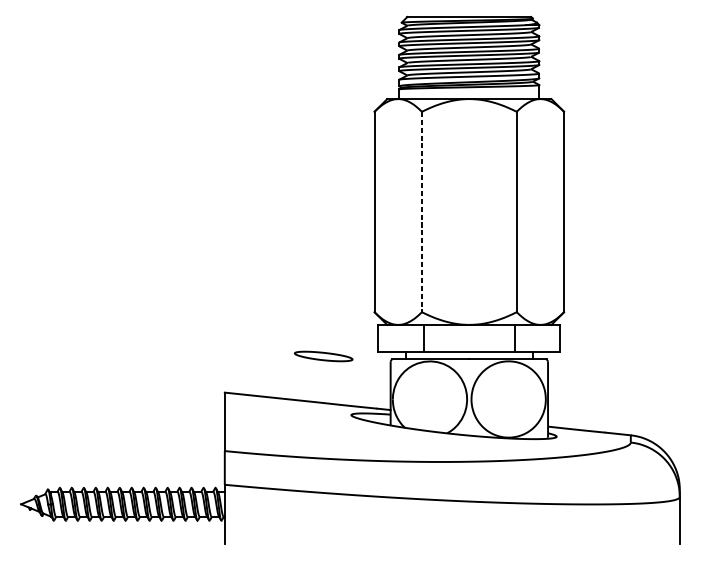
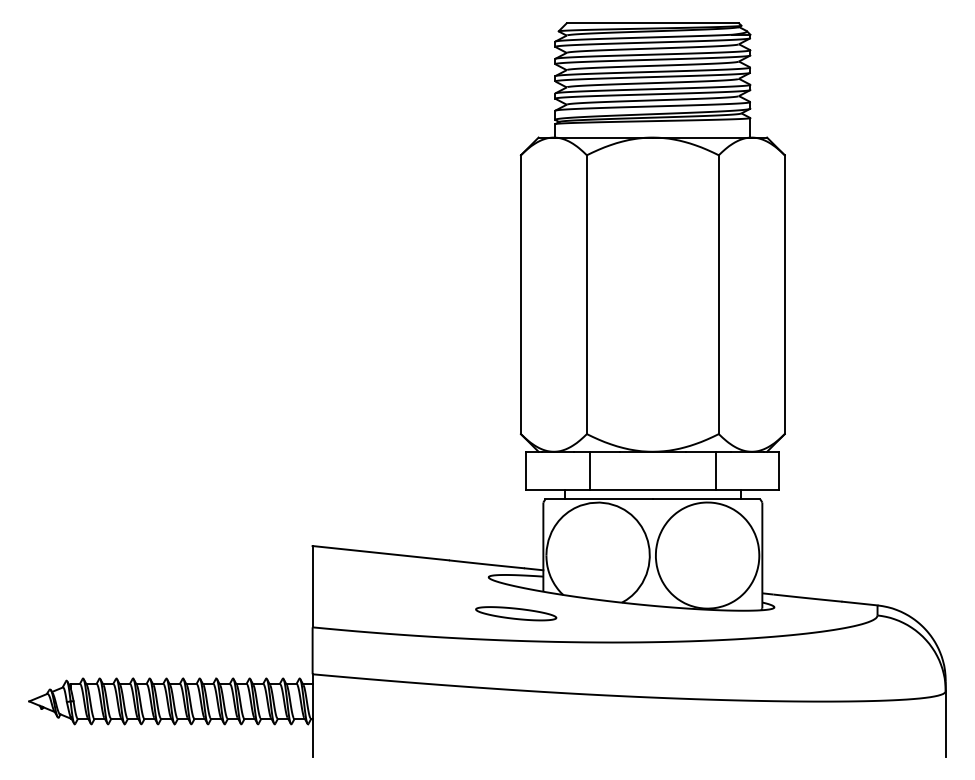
line: (421, 212) -> (586, 295), dashed -> solid
part: (323, 356) -> (516, 613), moved

